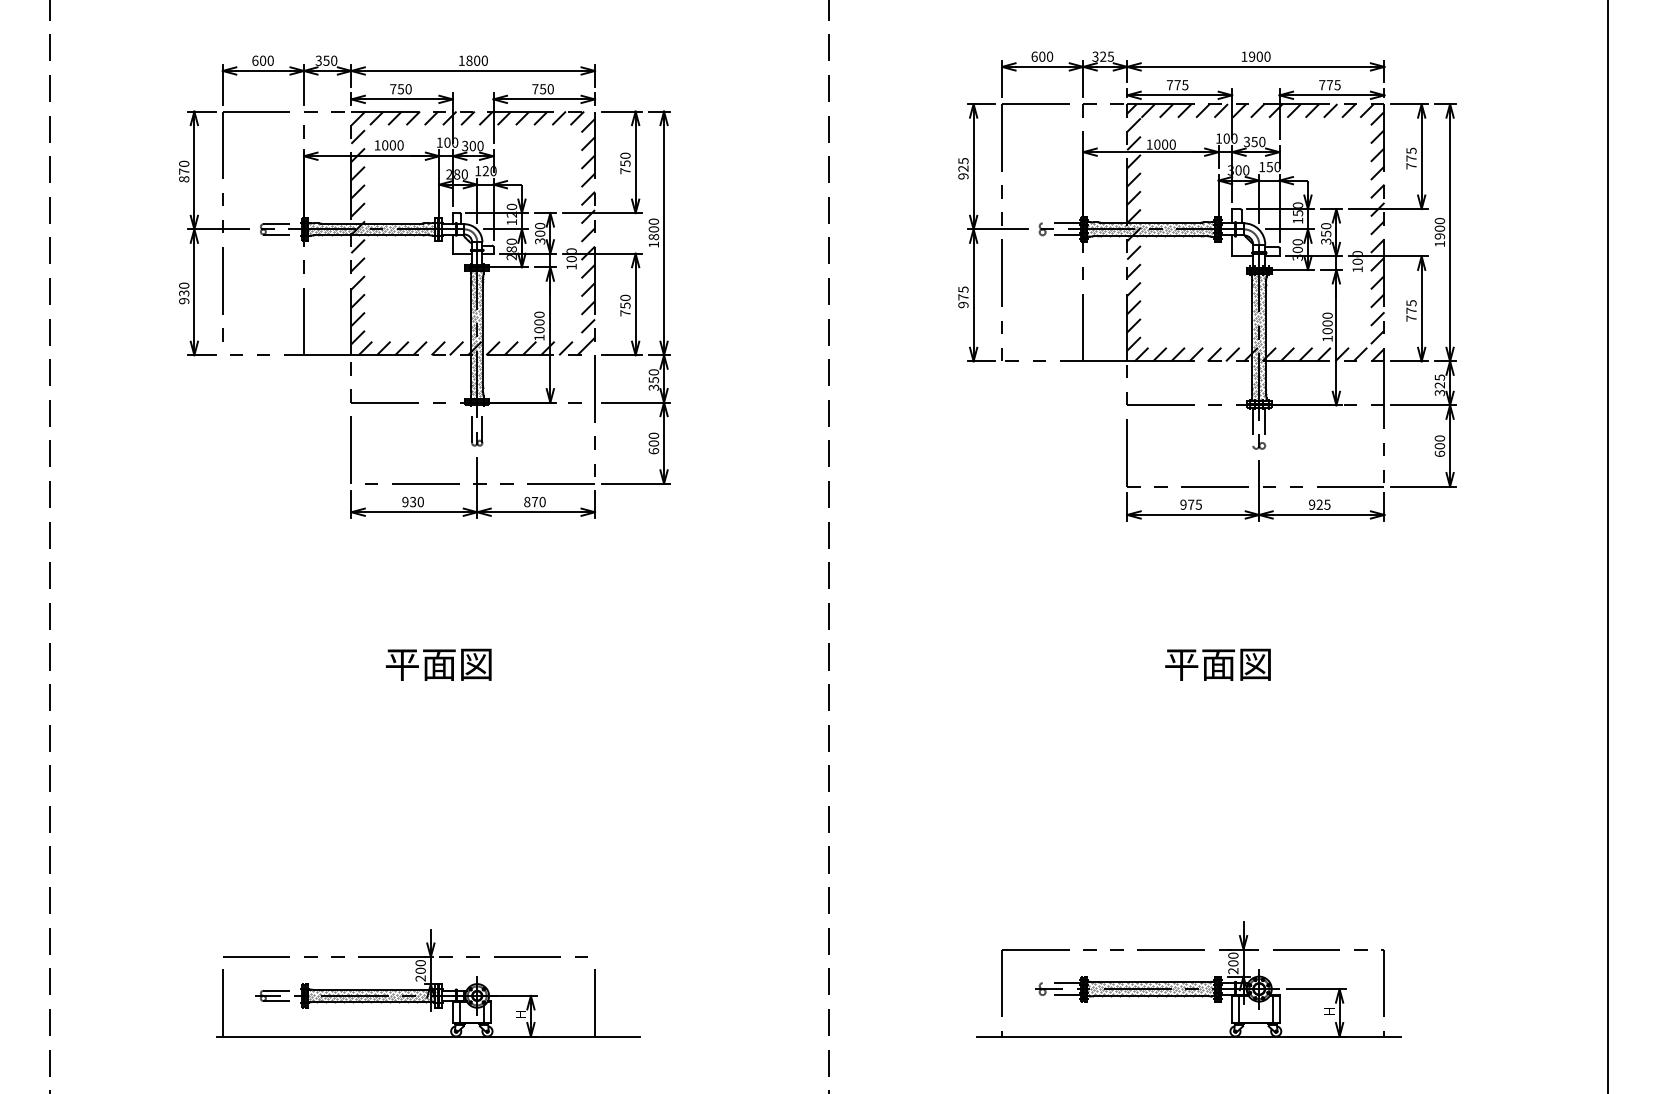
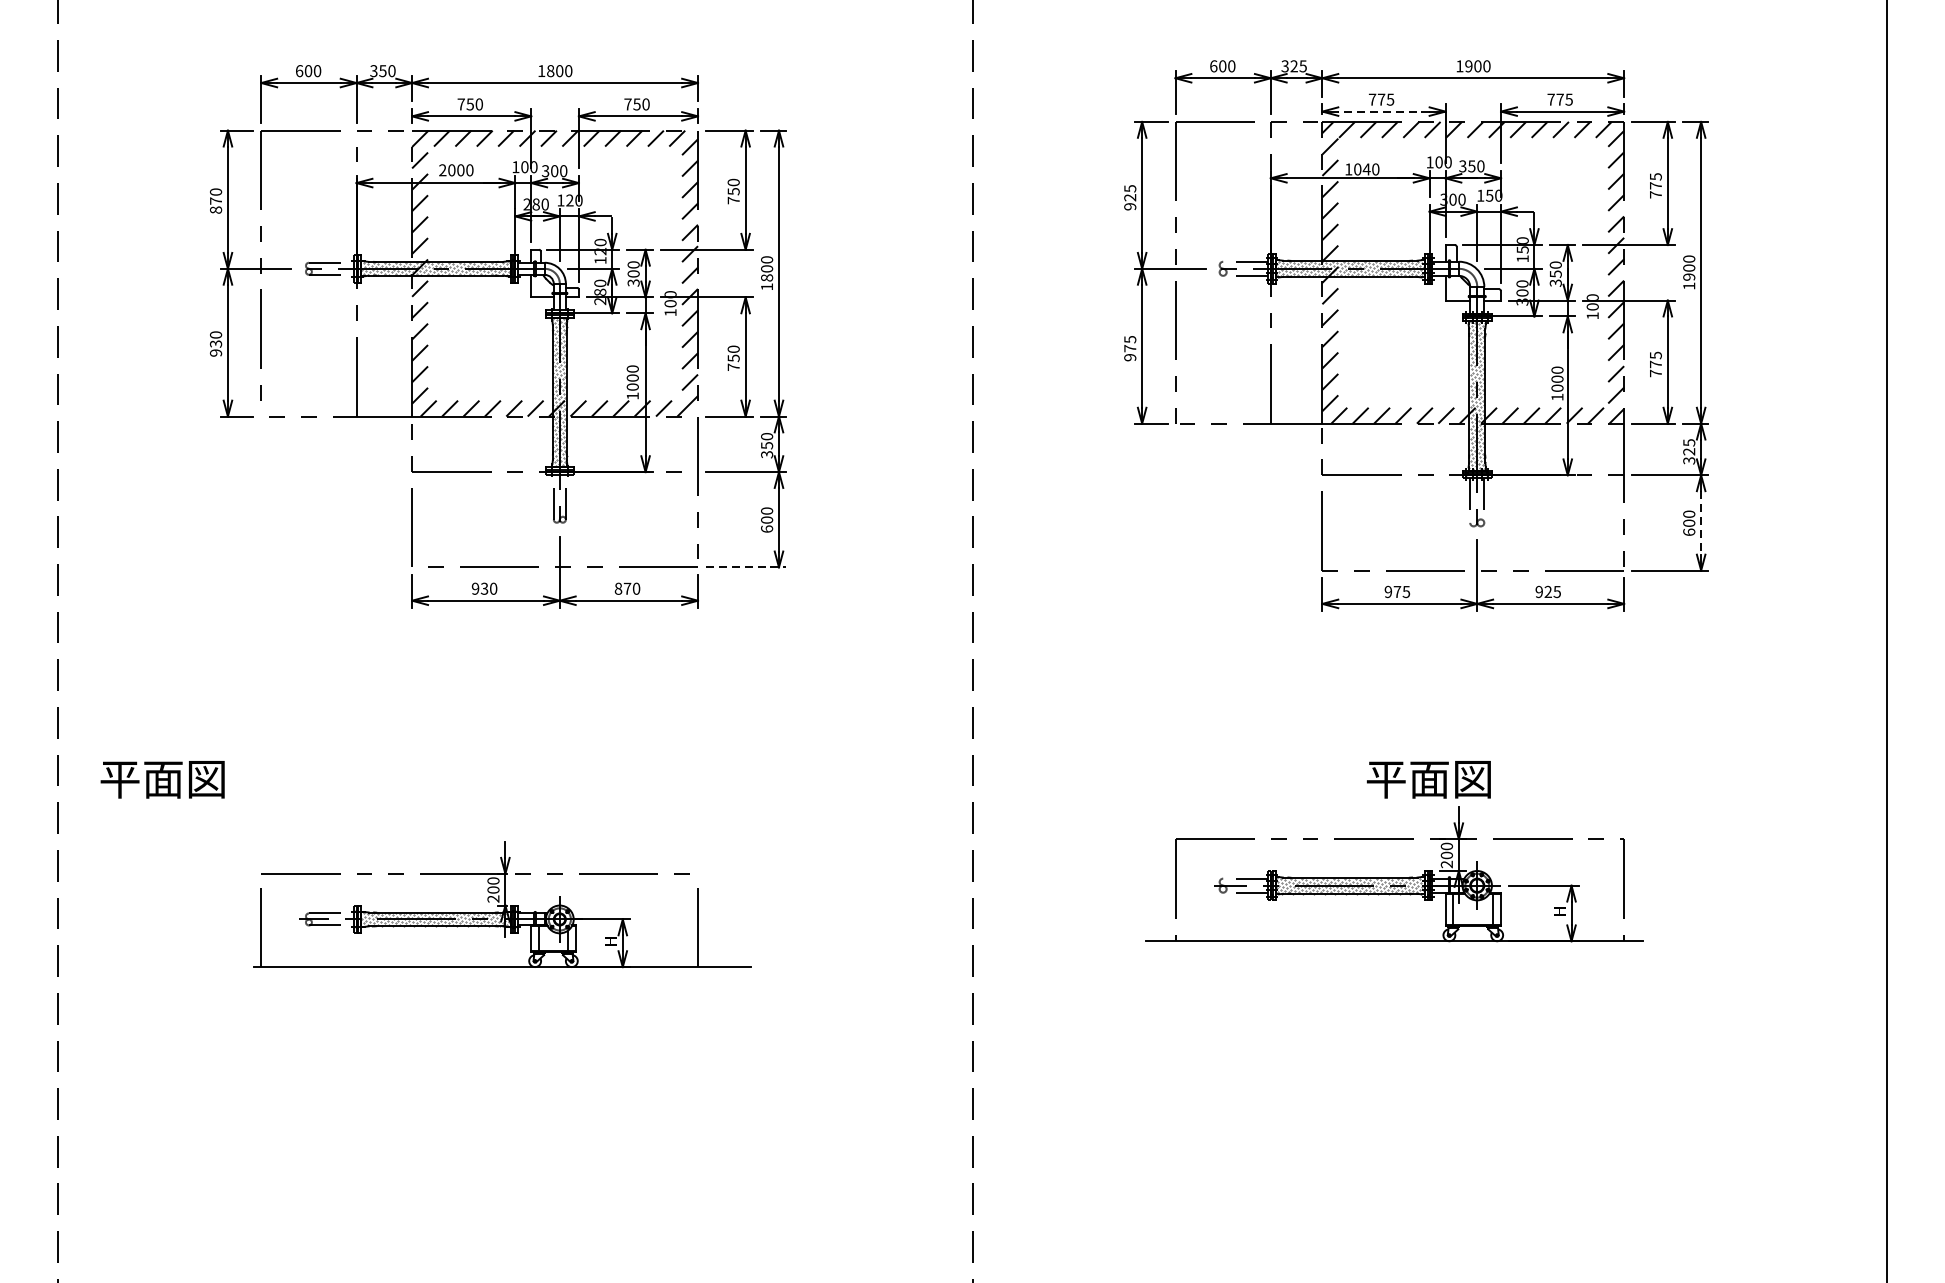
line: (1179, 95) -> (1383, 111), solid -> dashed
text: (1164, 144) -> (1366, 169), 1000 -> 1040
text: (377, 145) -> (442, 170), 1000 -> 2000
line: (1450, 446) -> (1701, 523), solid -> dashed
line: (636, 483) -> (746, 567), solid -> dashed
text: (438, 664) -> (162, 779), moved
part: (1188, 979) -> (1394, 874), moved
part: (428, 983) -> (502, 904), moved

